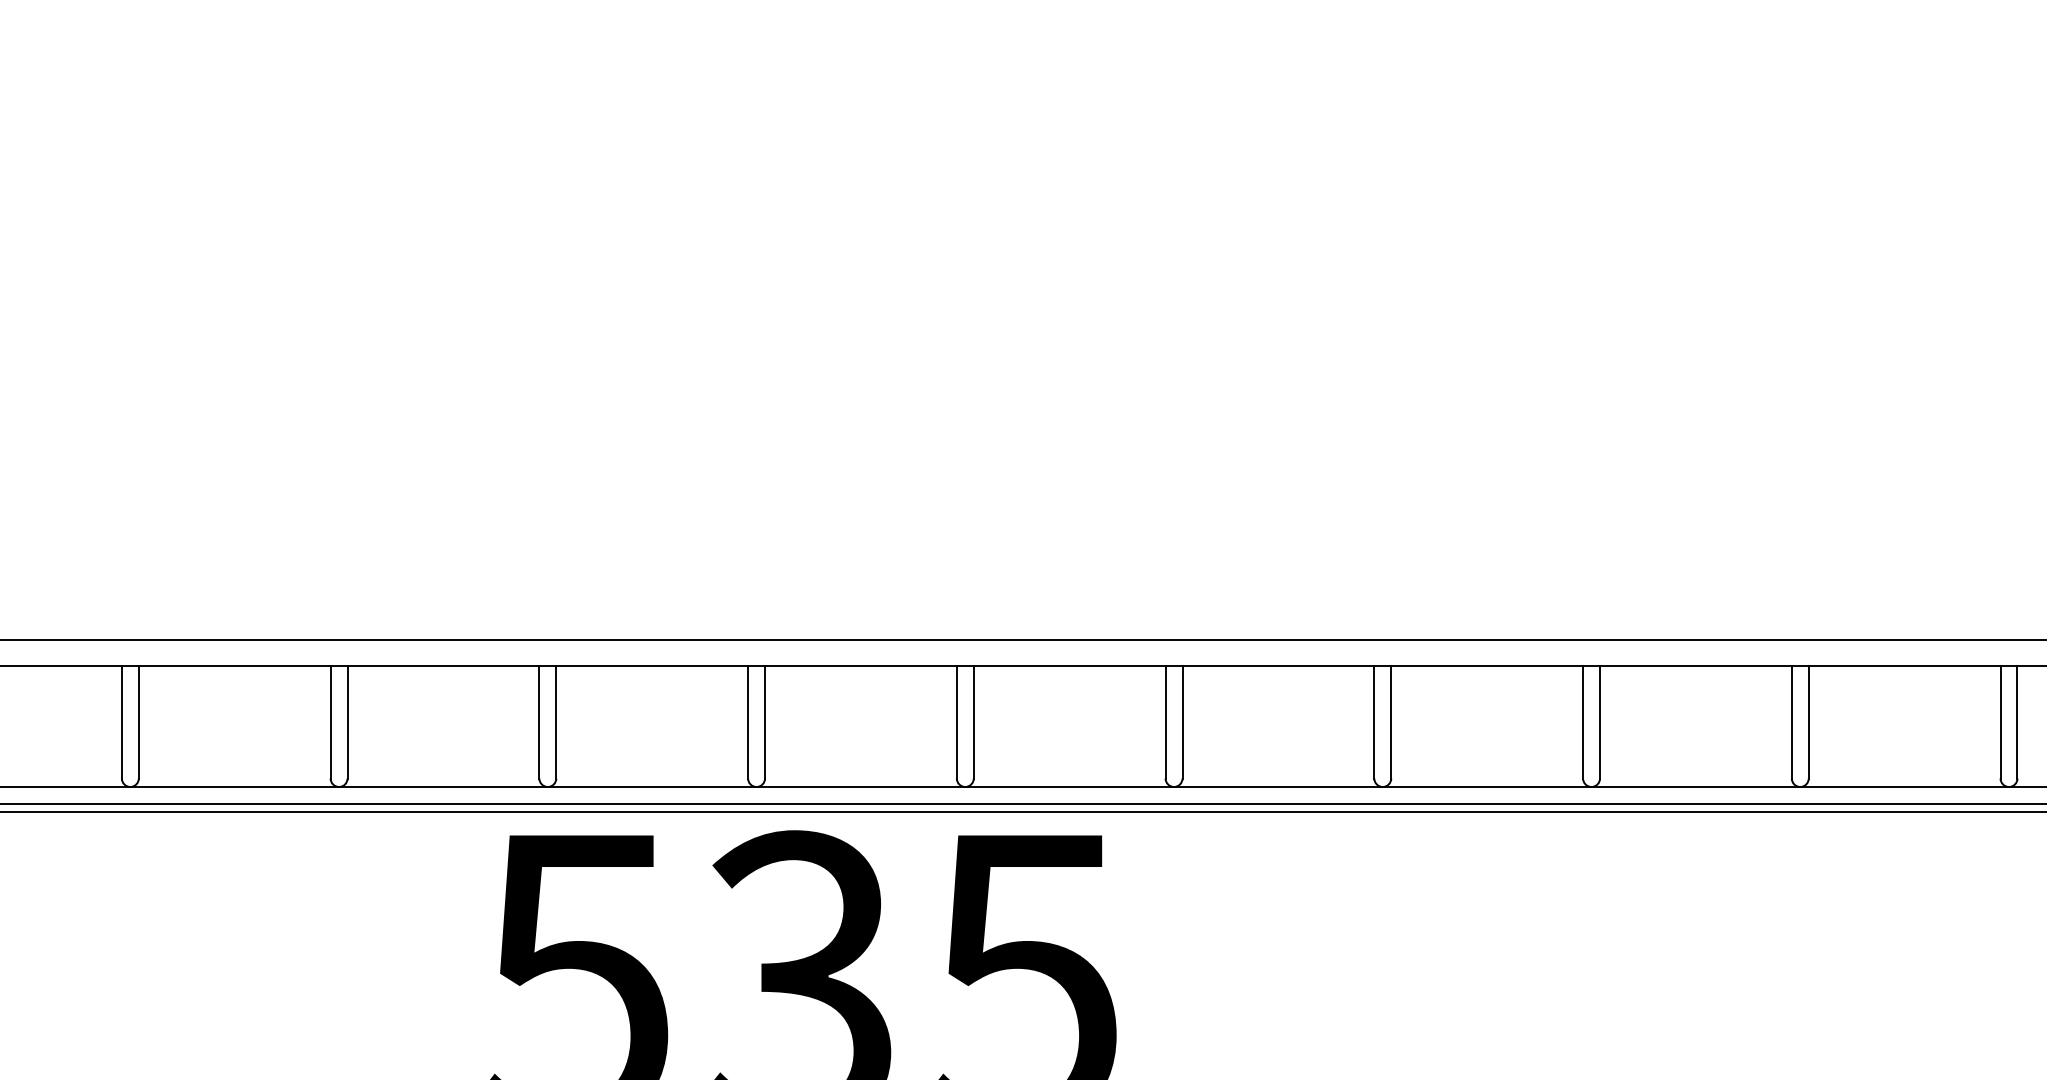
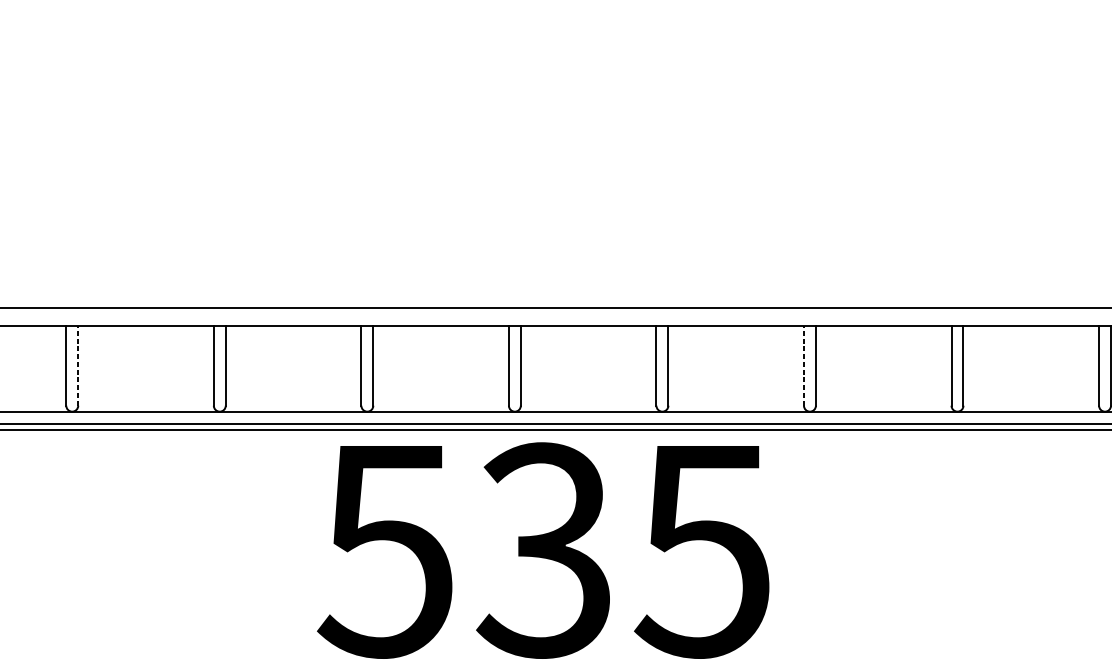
line: (138, 721) -> (78, 365), solid -> dashed
line: (1165, 721) -> (803, 365), solid -> dashed

